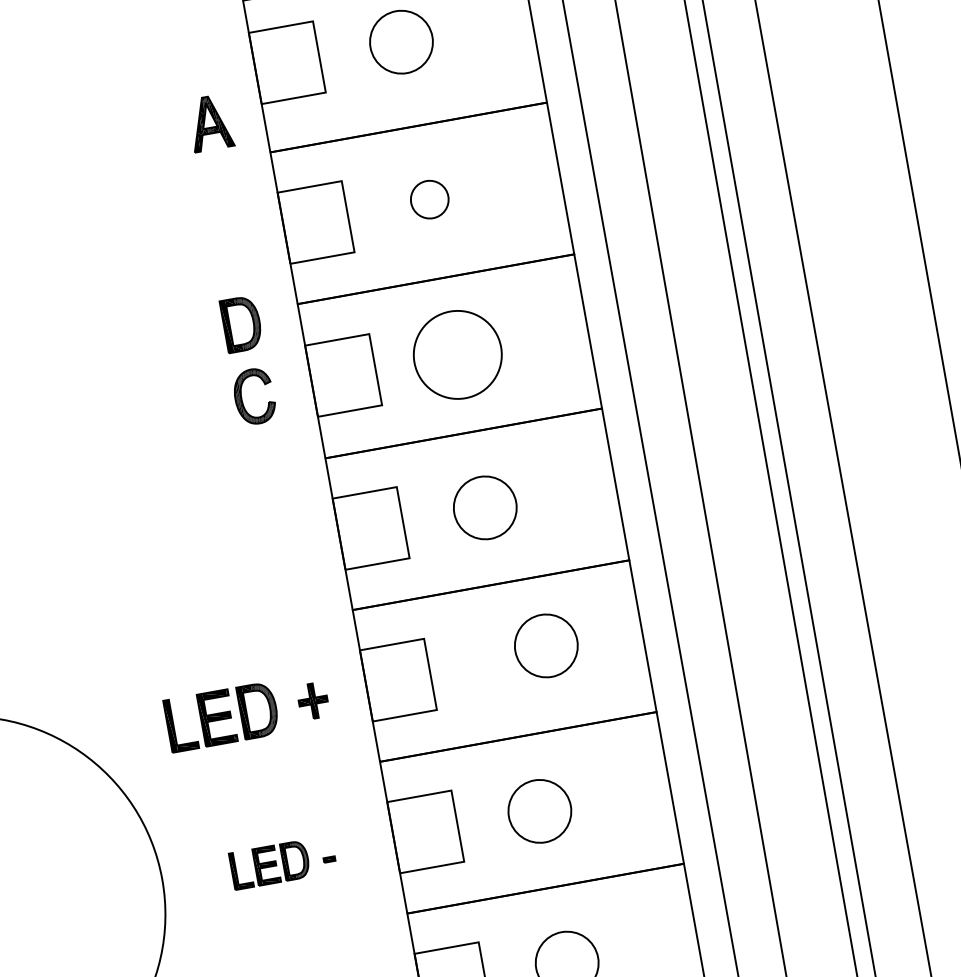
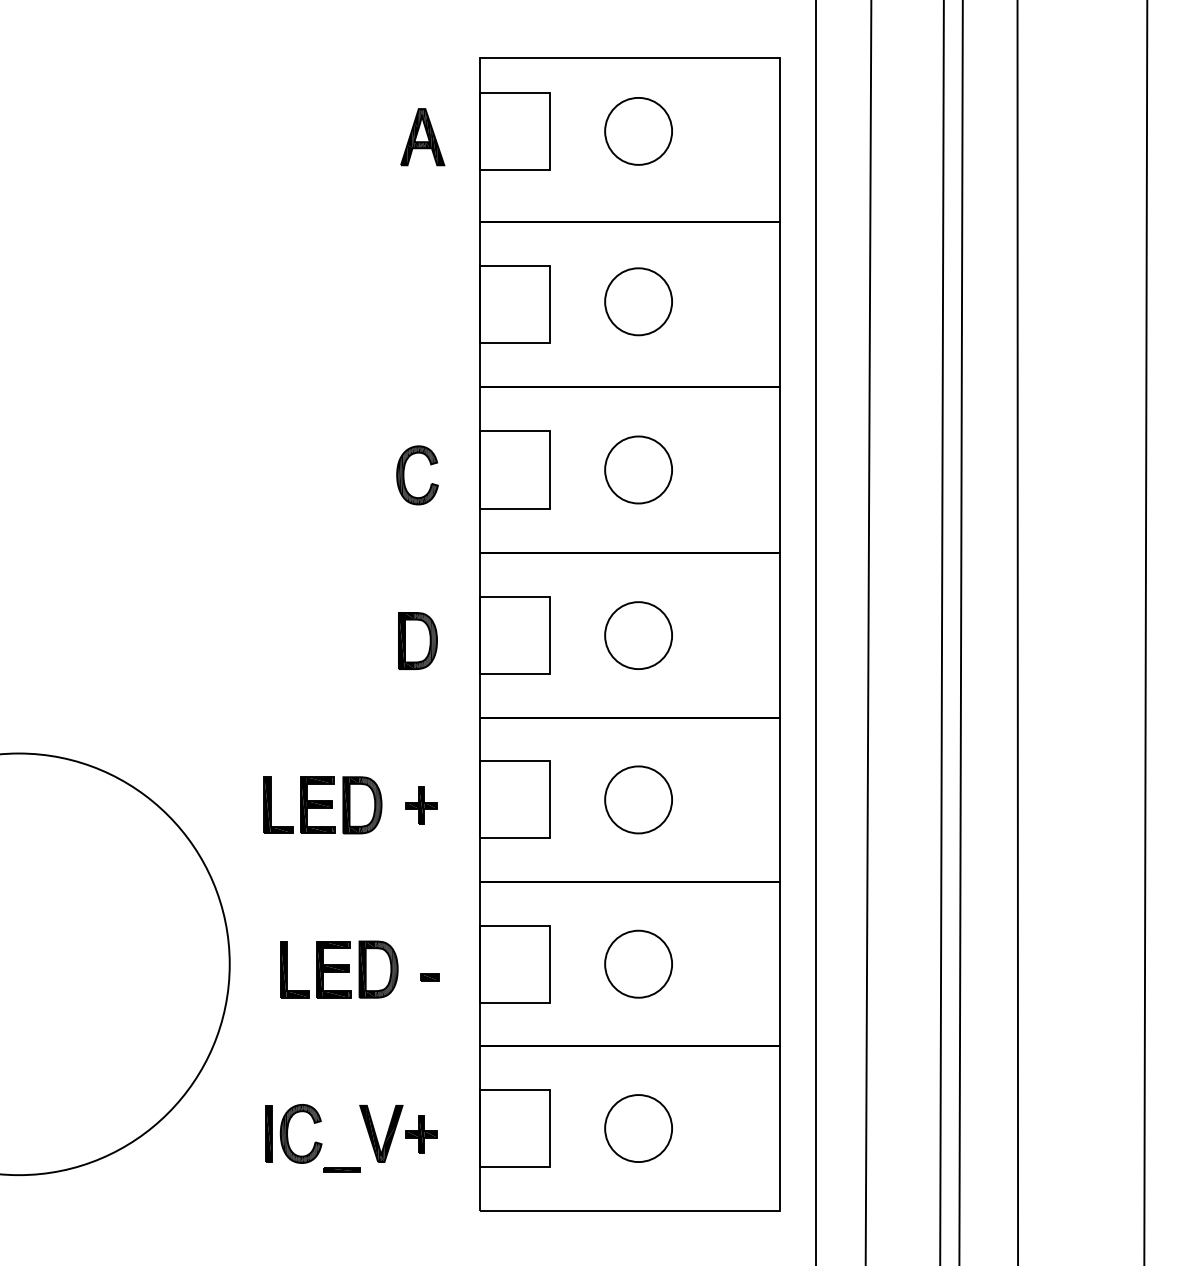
part: (210, 123) -> (422, 137), moved
part: (429, 199) -> (638, 301), size x1.67
part: (241, 323) -> (417, 640), moved
part: (457, 354) -> (638, 469), size x0.71
part: (546, 645) -> (638, 799), moved
part: (282, 862) -> (359, 969), size x1.43

